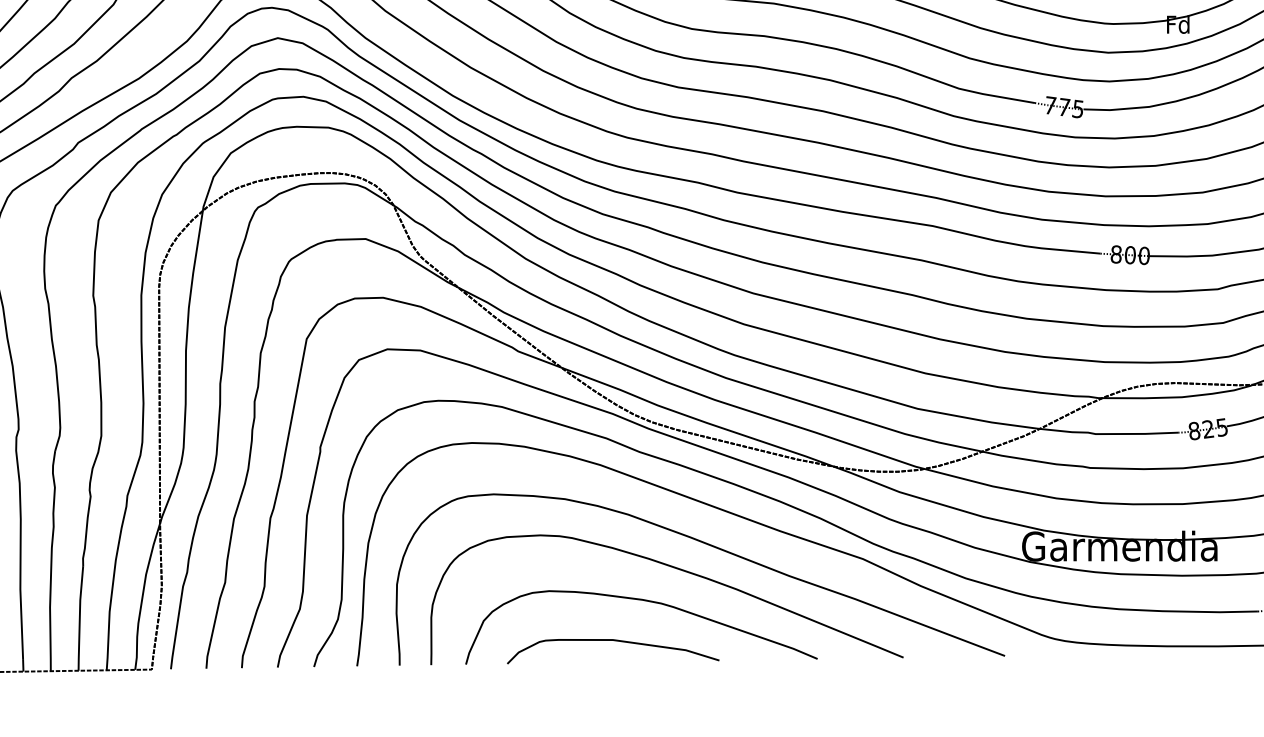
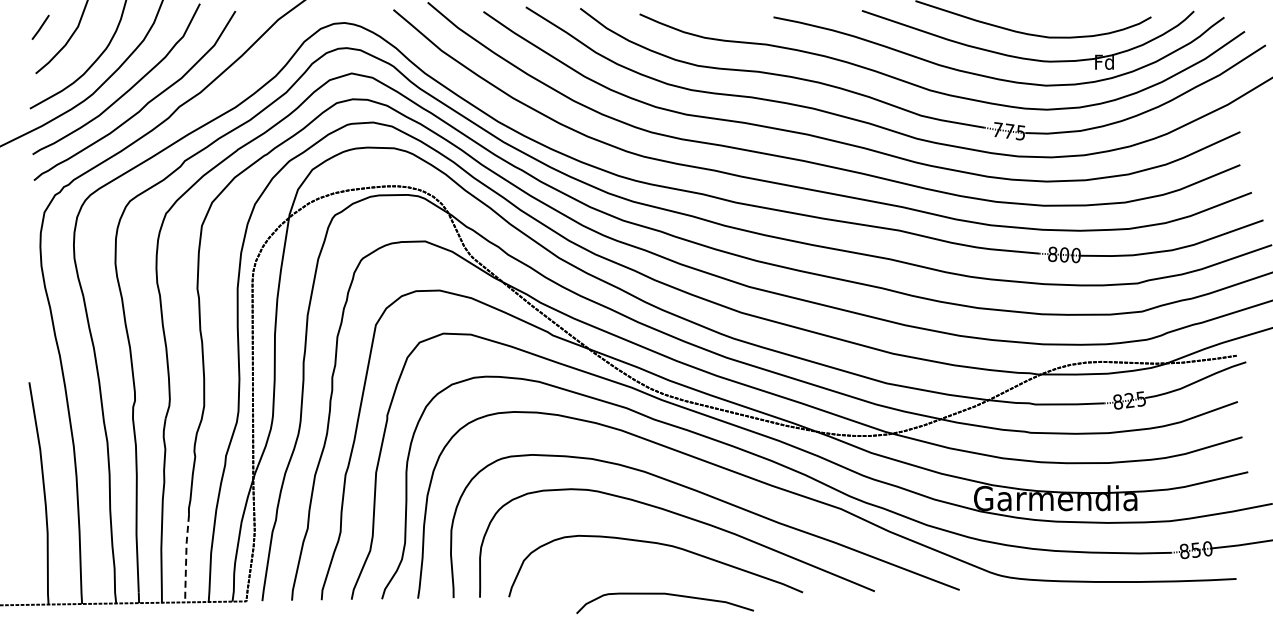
line: (80, 619) -> (186, 559), solid -> dashed
curve: (617, 642) -> (668, 595), moved

